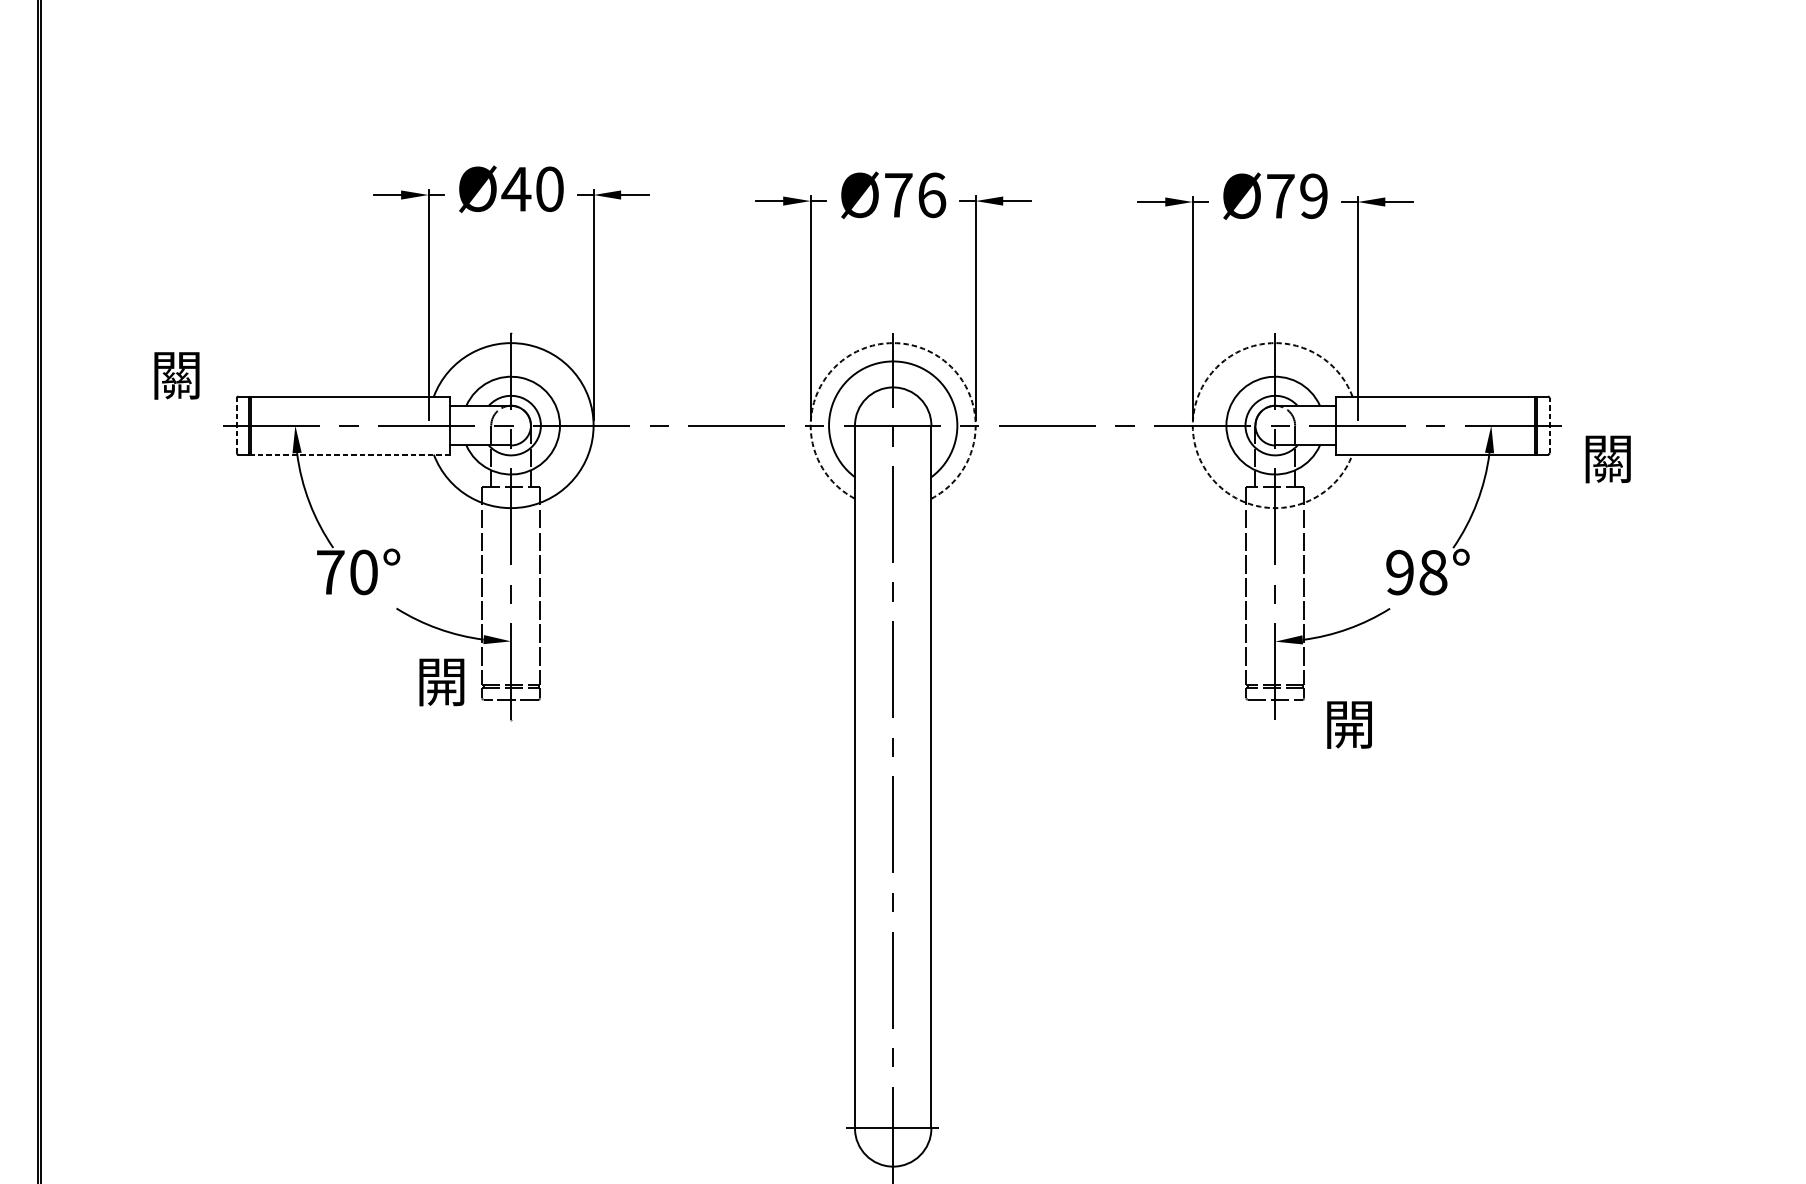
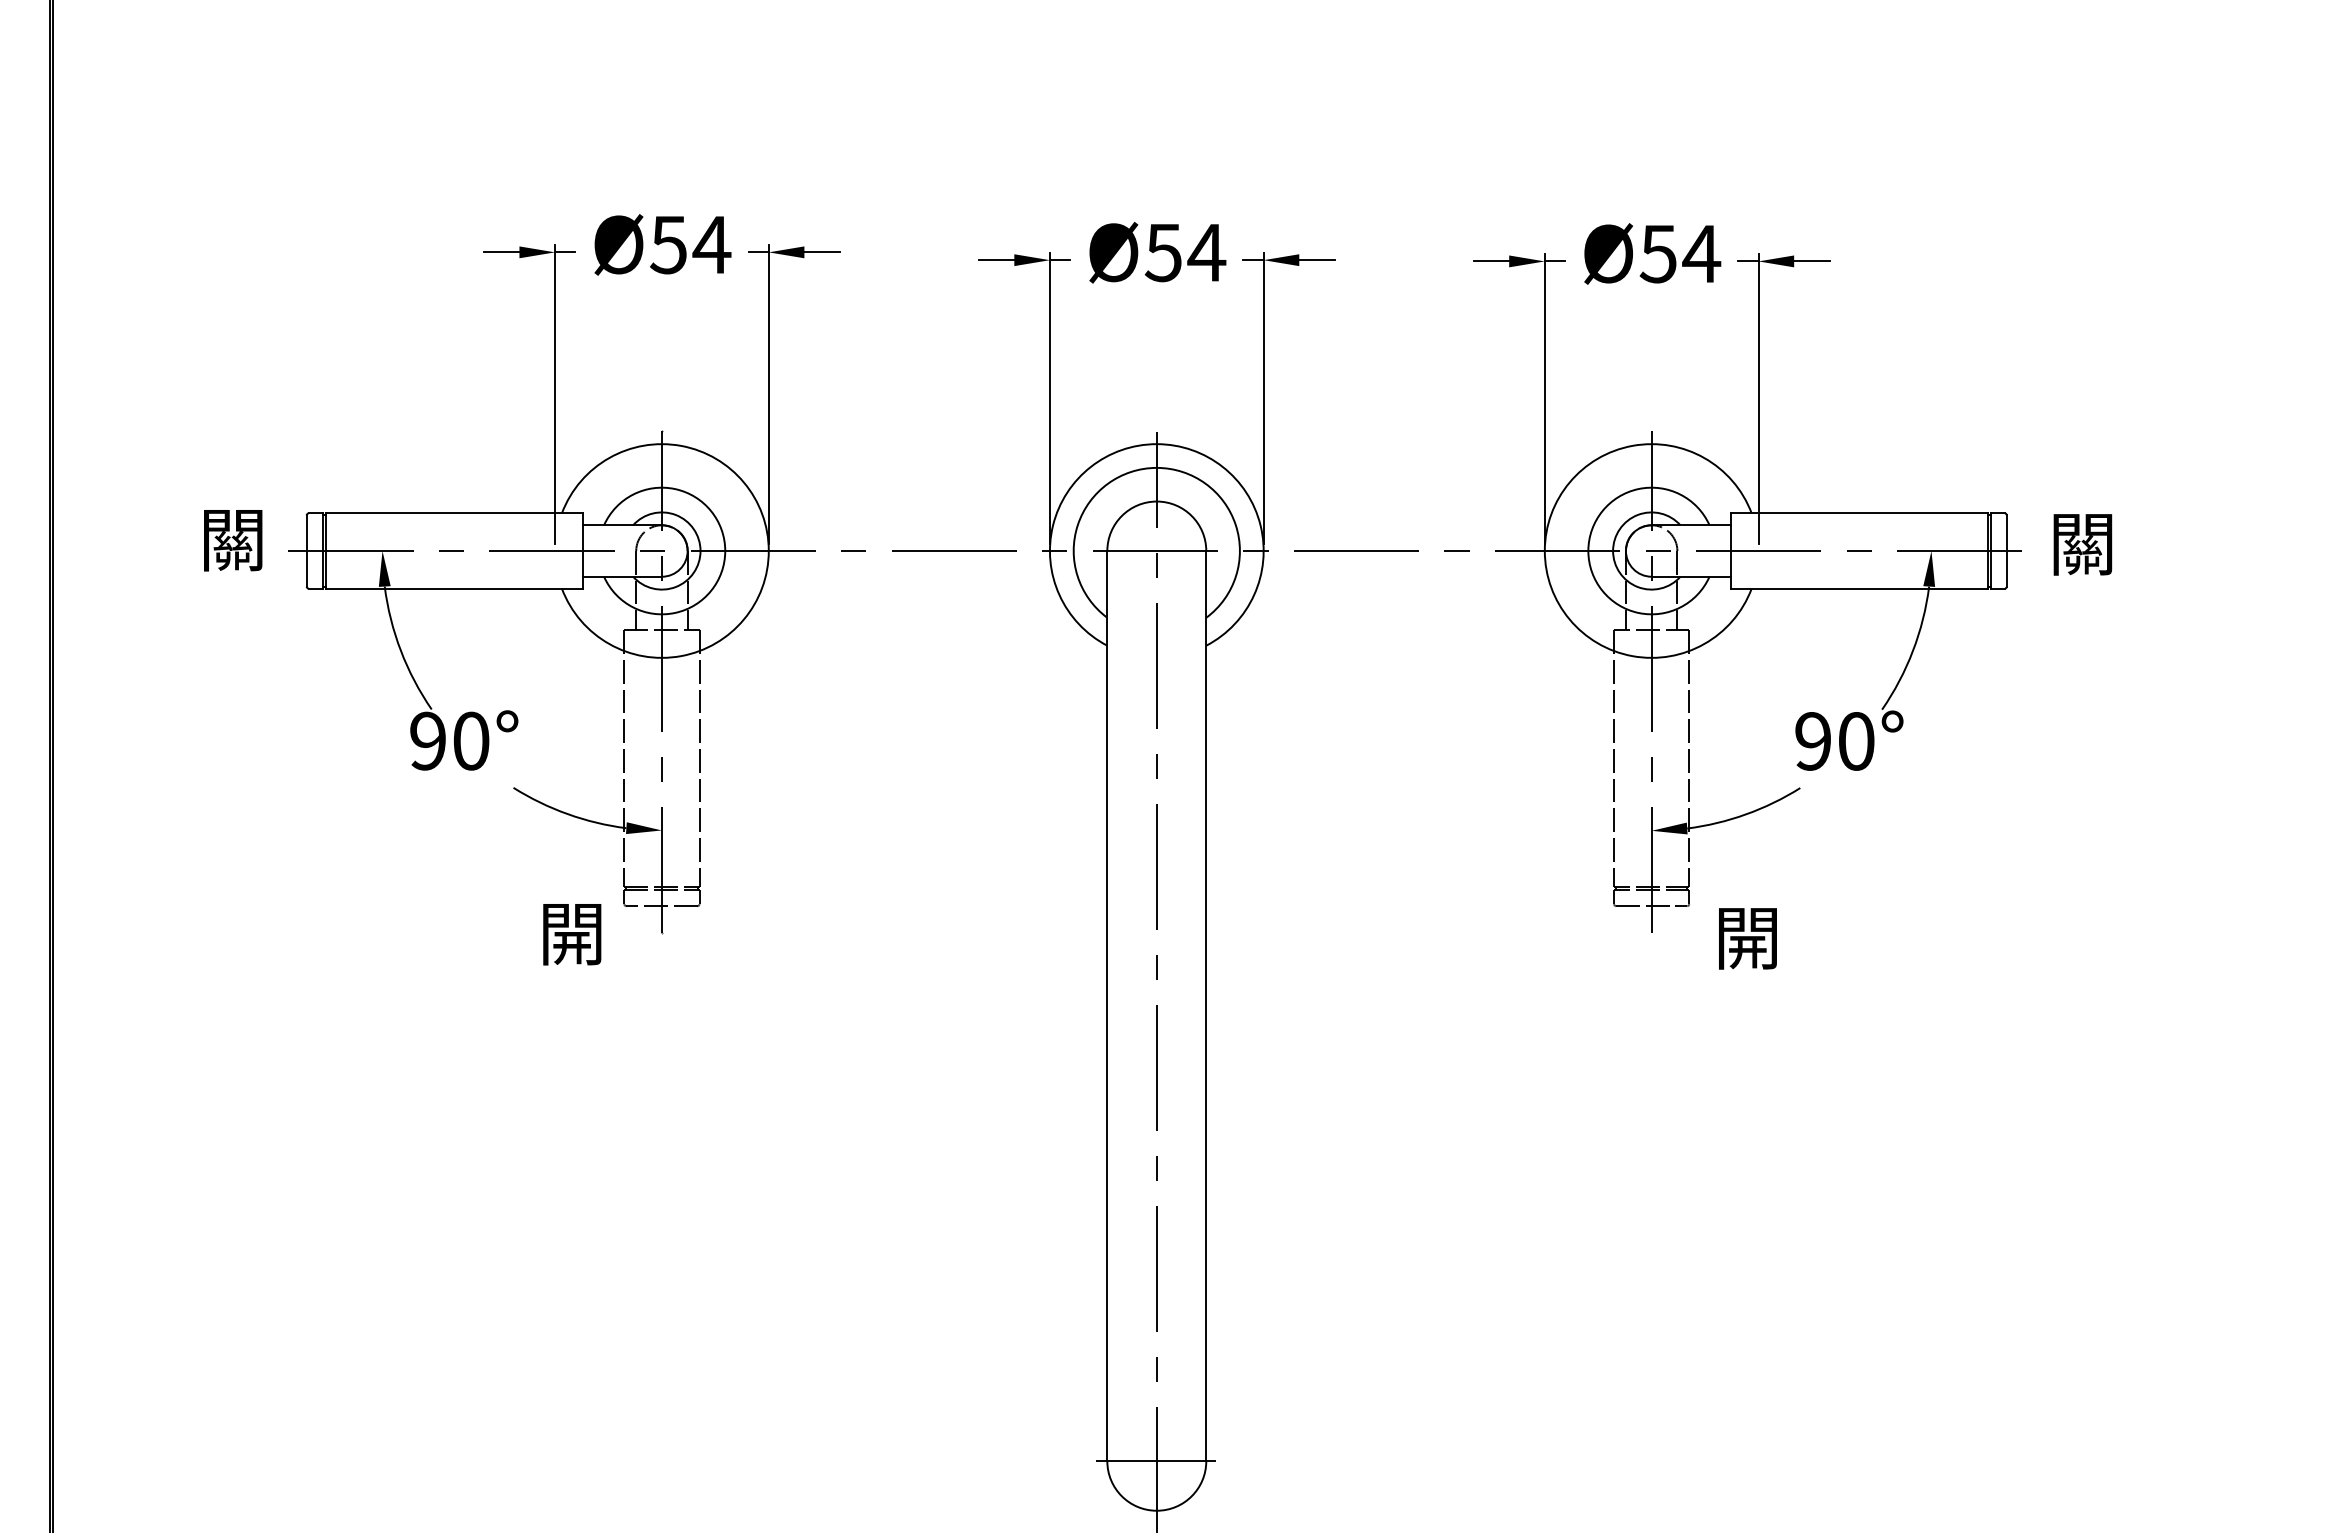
text: (533, 188) -> (690, 244), Ø40 -> Ø54
text: (915, 195) -> (1185, 252), Ø76 -> Ø54
text: (1297, 195) -> (1680, 253), Ø79 -> Ø54
arc: (892, 343) -> (1156, 444), dashed -> solid
text: (177, 375) -> (233, 540), moved
line: (236, 425) -> (306, 551), dashed -> solid
arc: (1192, 425) -> (1544, 551), dashed -> solid
line: (1549, 425) -> (2006, 551), dashed -> solid
line: (350, 454) -> (454, 588), dashed -> solid
text: (1607, 459) -> (2082, 544), moved
text: (330, 571) -> (428, 740), 70° -> 90°
text: (1433, 572) -> (1856, 741), 98° -> 90°
text: (442, 682) -> (572, 934), moved

